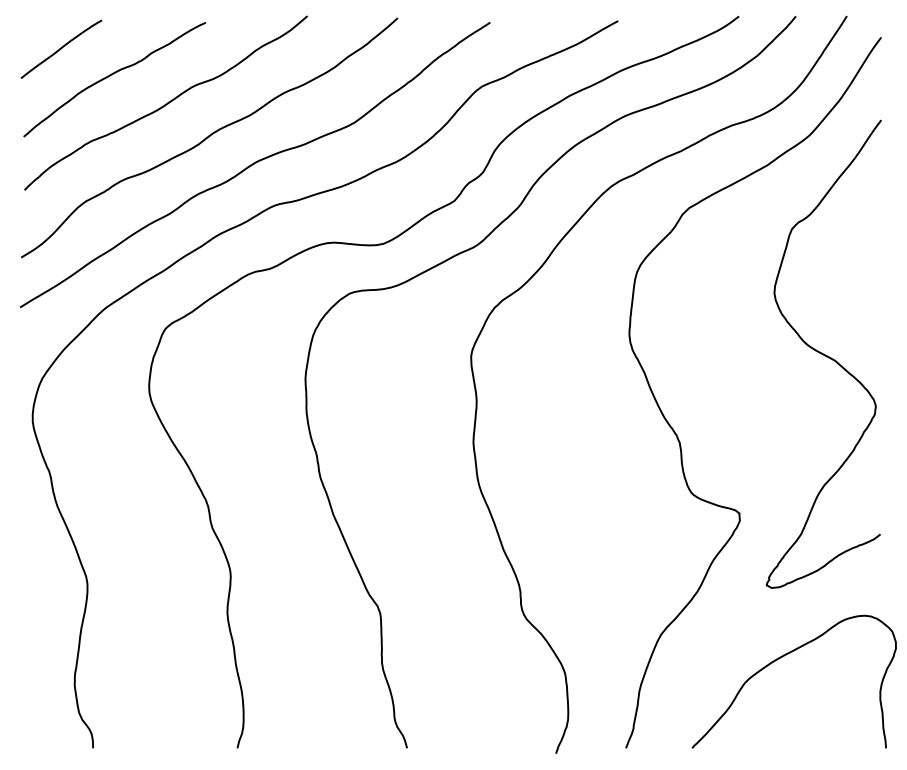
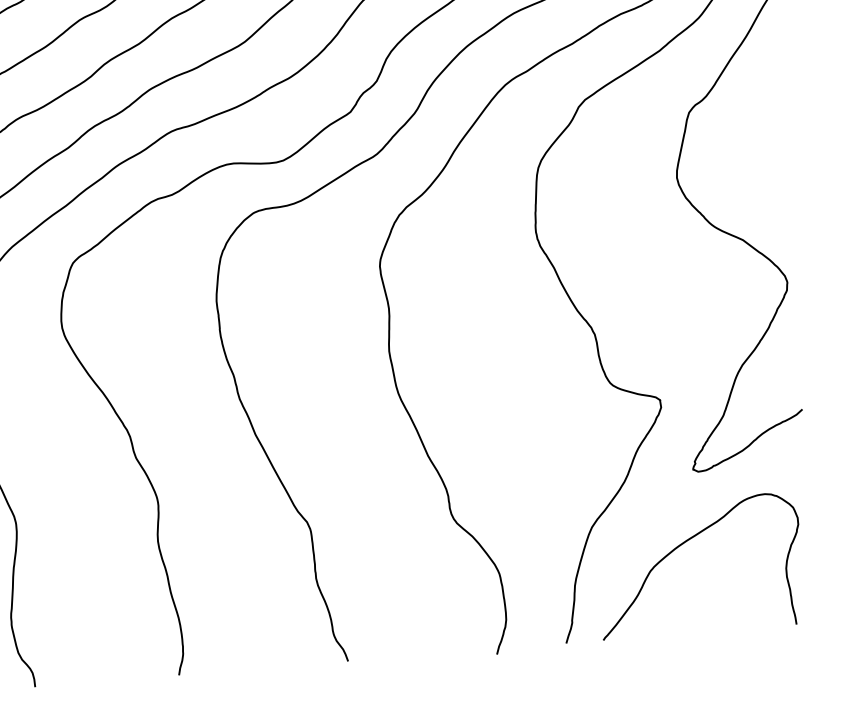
curve: (779, 659) -> (683, 544), moved

